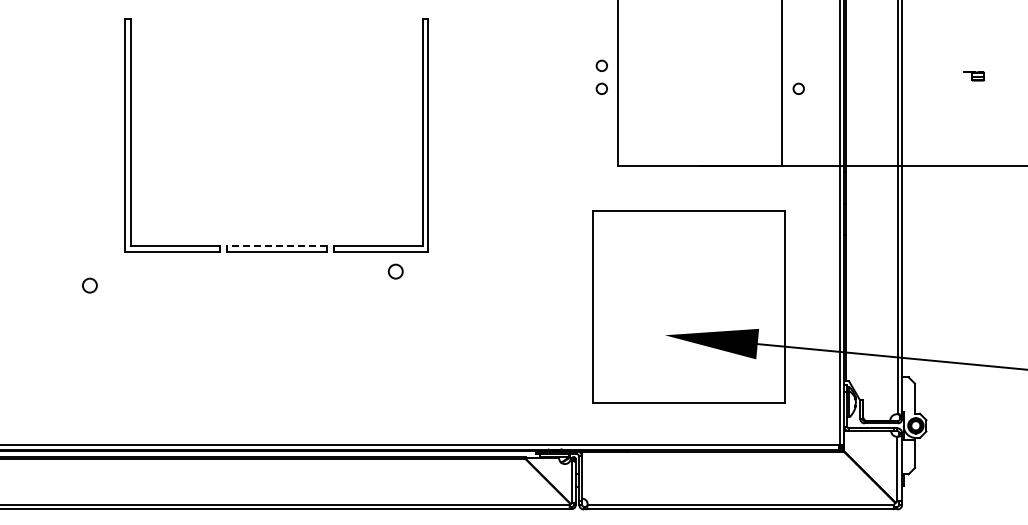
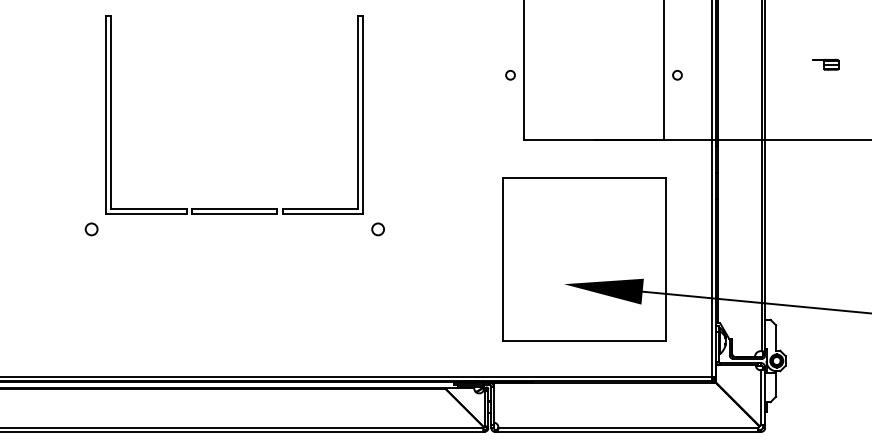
circle: (601, 65) -> (510, 55), removed
part: (973, 76) -> (825, 64), size x1.43
line: (276, 246) -> (234, 208), dashed -> solid
circle: (395, 271) -> (377, 229), moved
circle: (89, 285) -> (91, 229), moved

